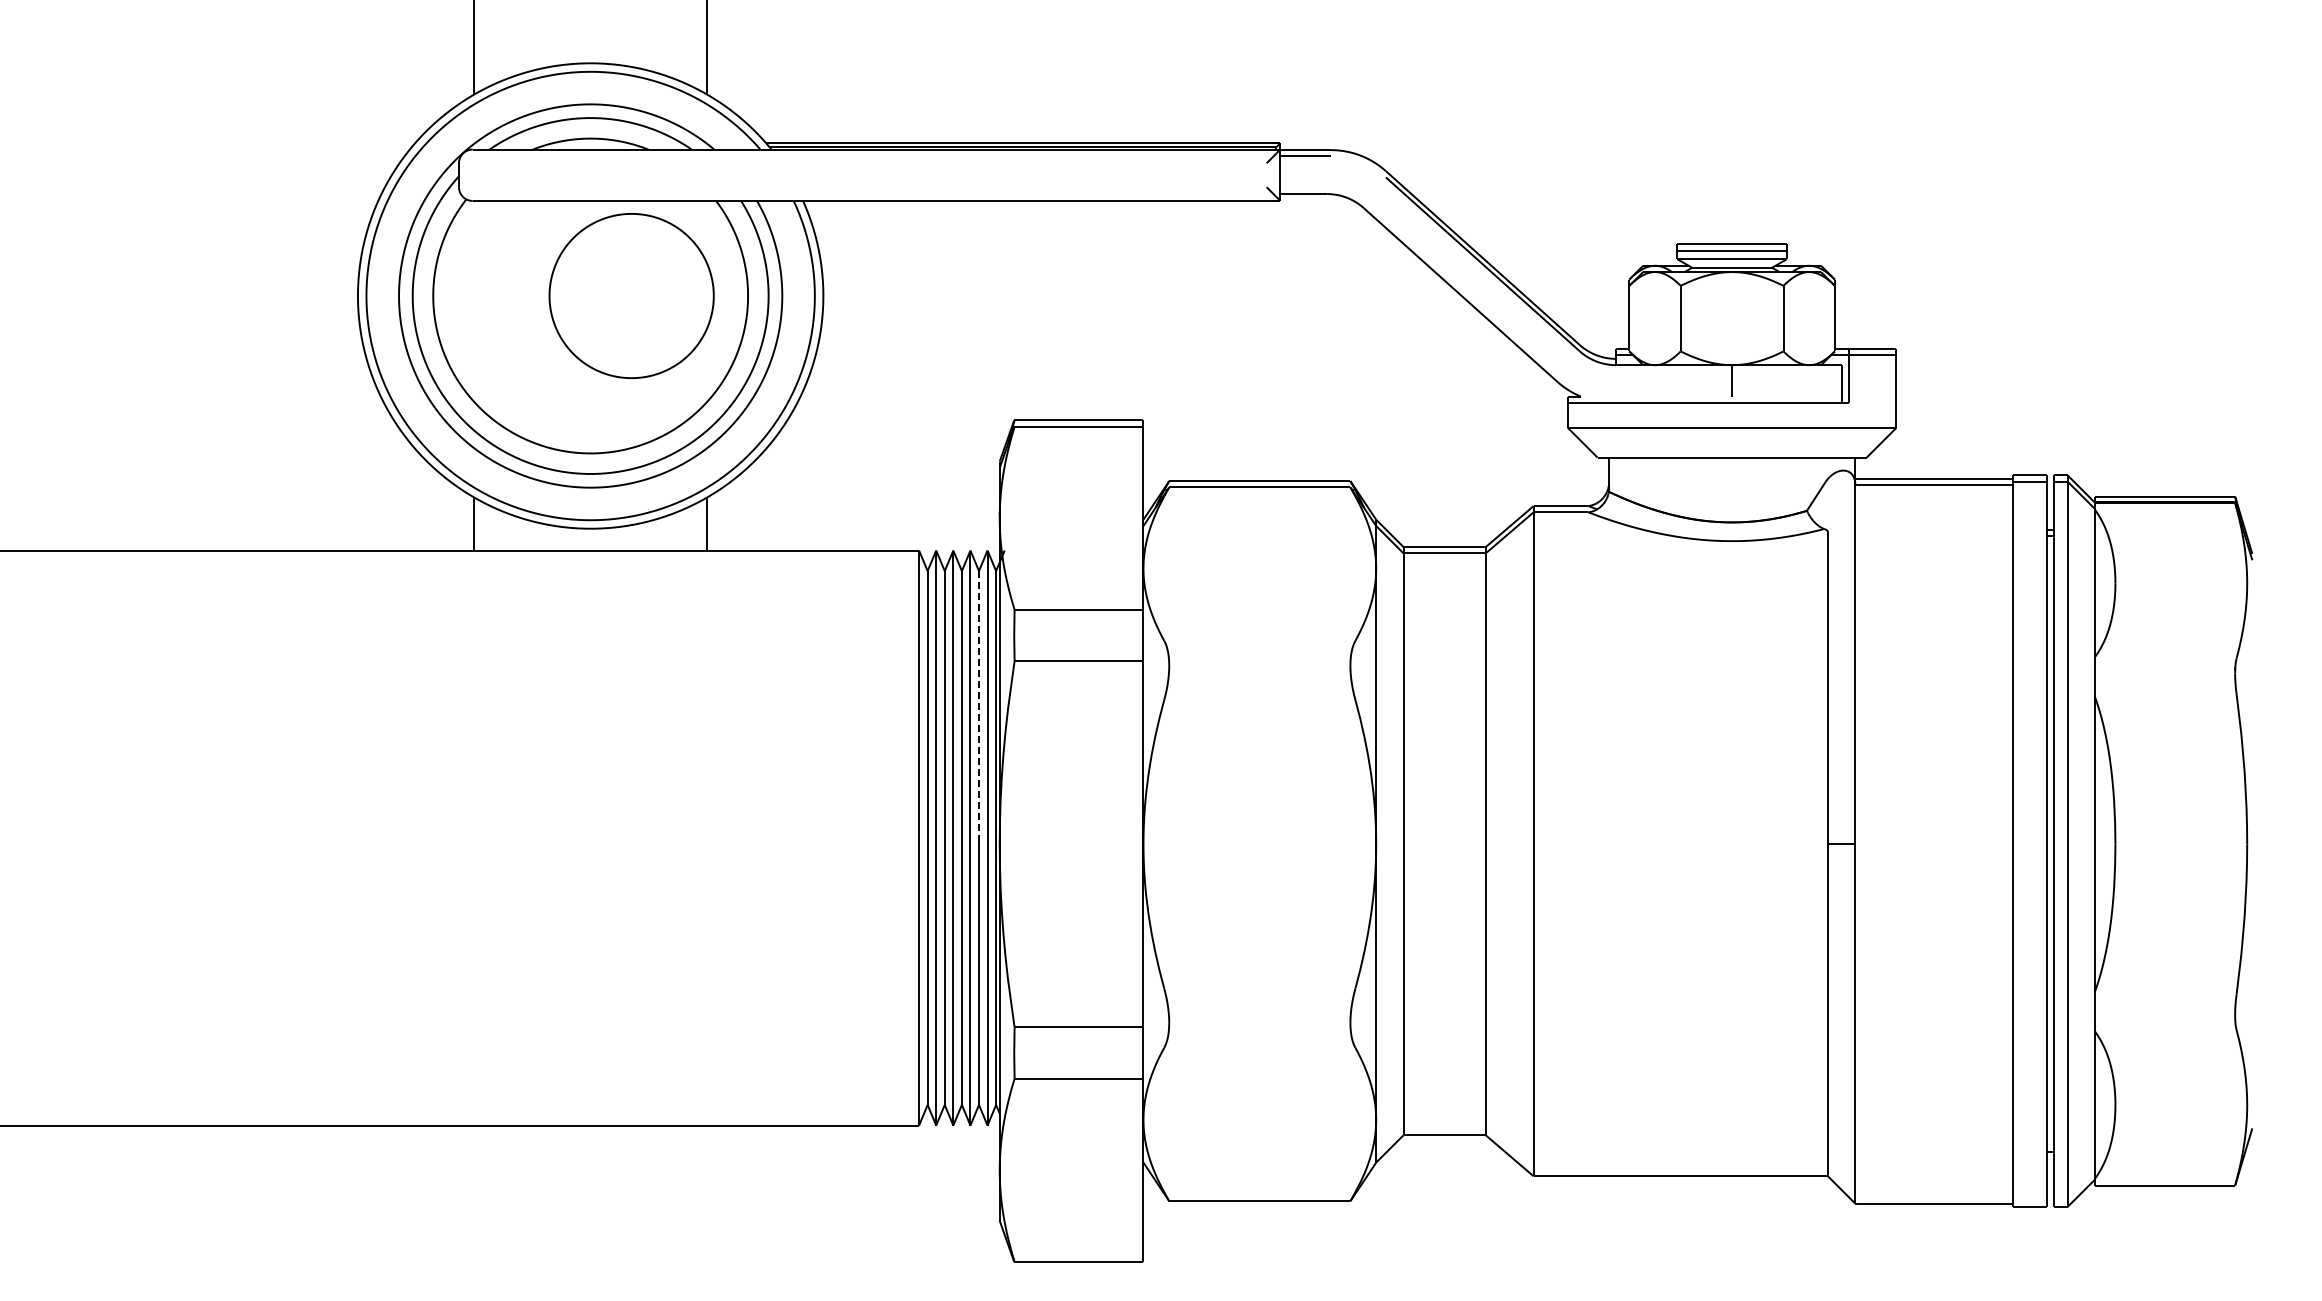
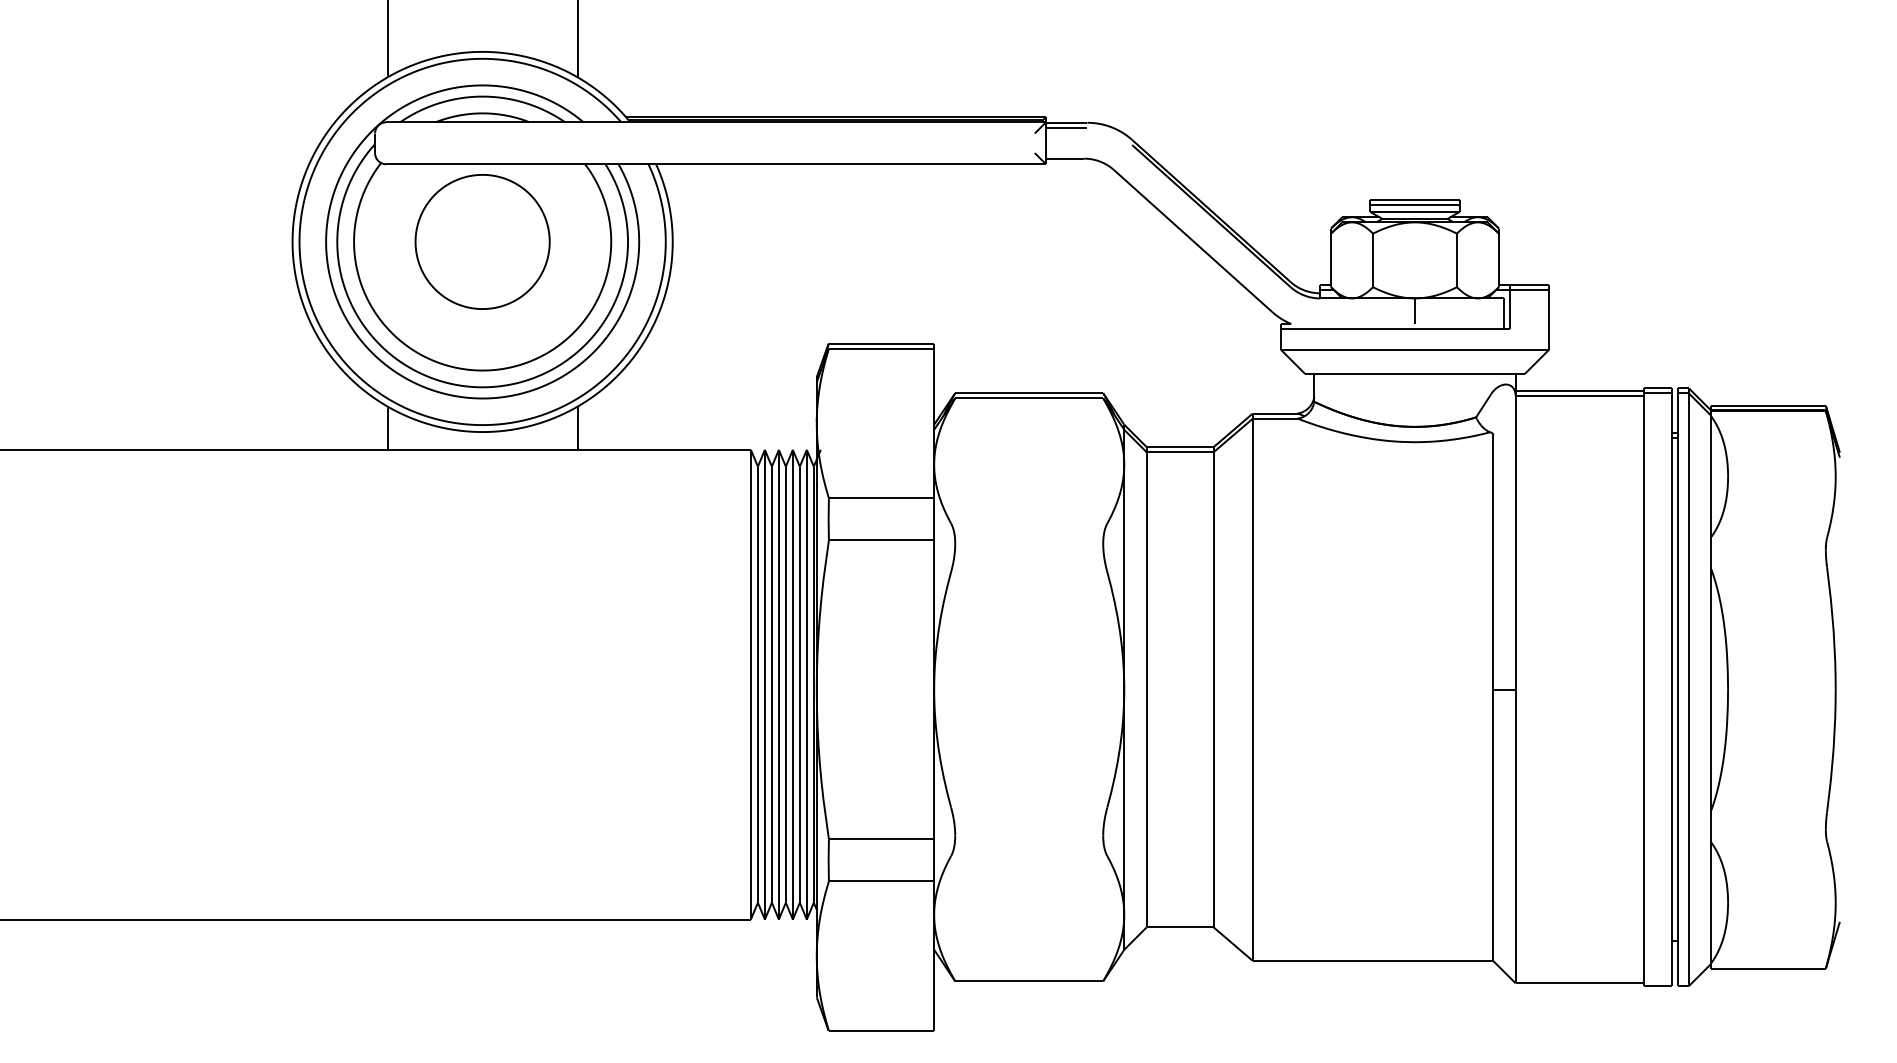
part: (631, 295) -> (482, 241), moved
line: (979, 705) -> (800, 576), dashed -> solid

